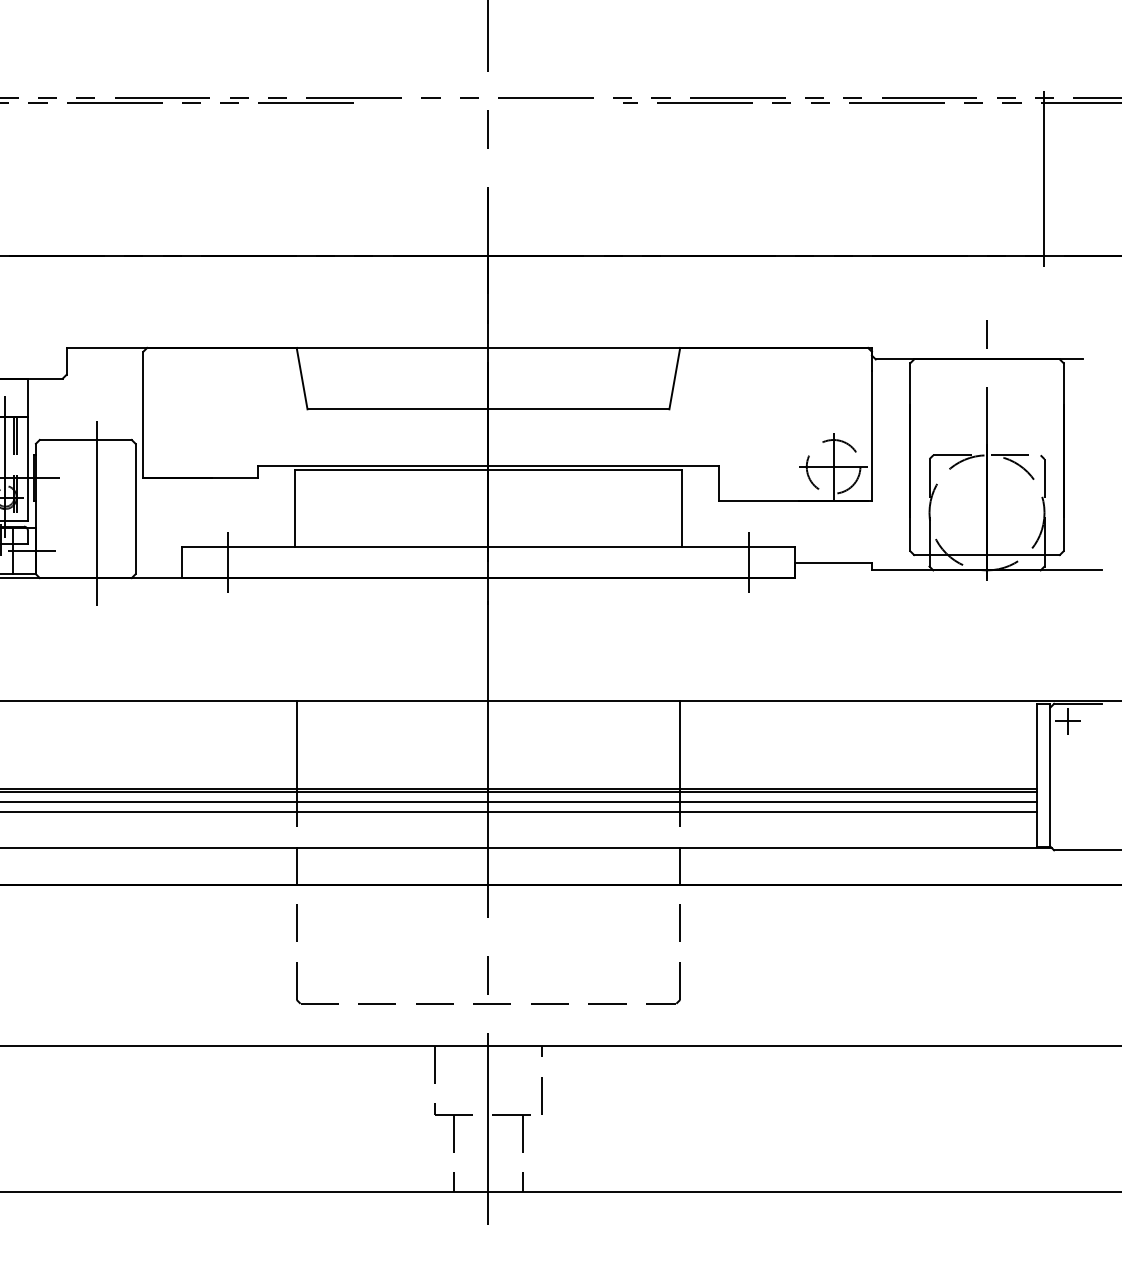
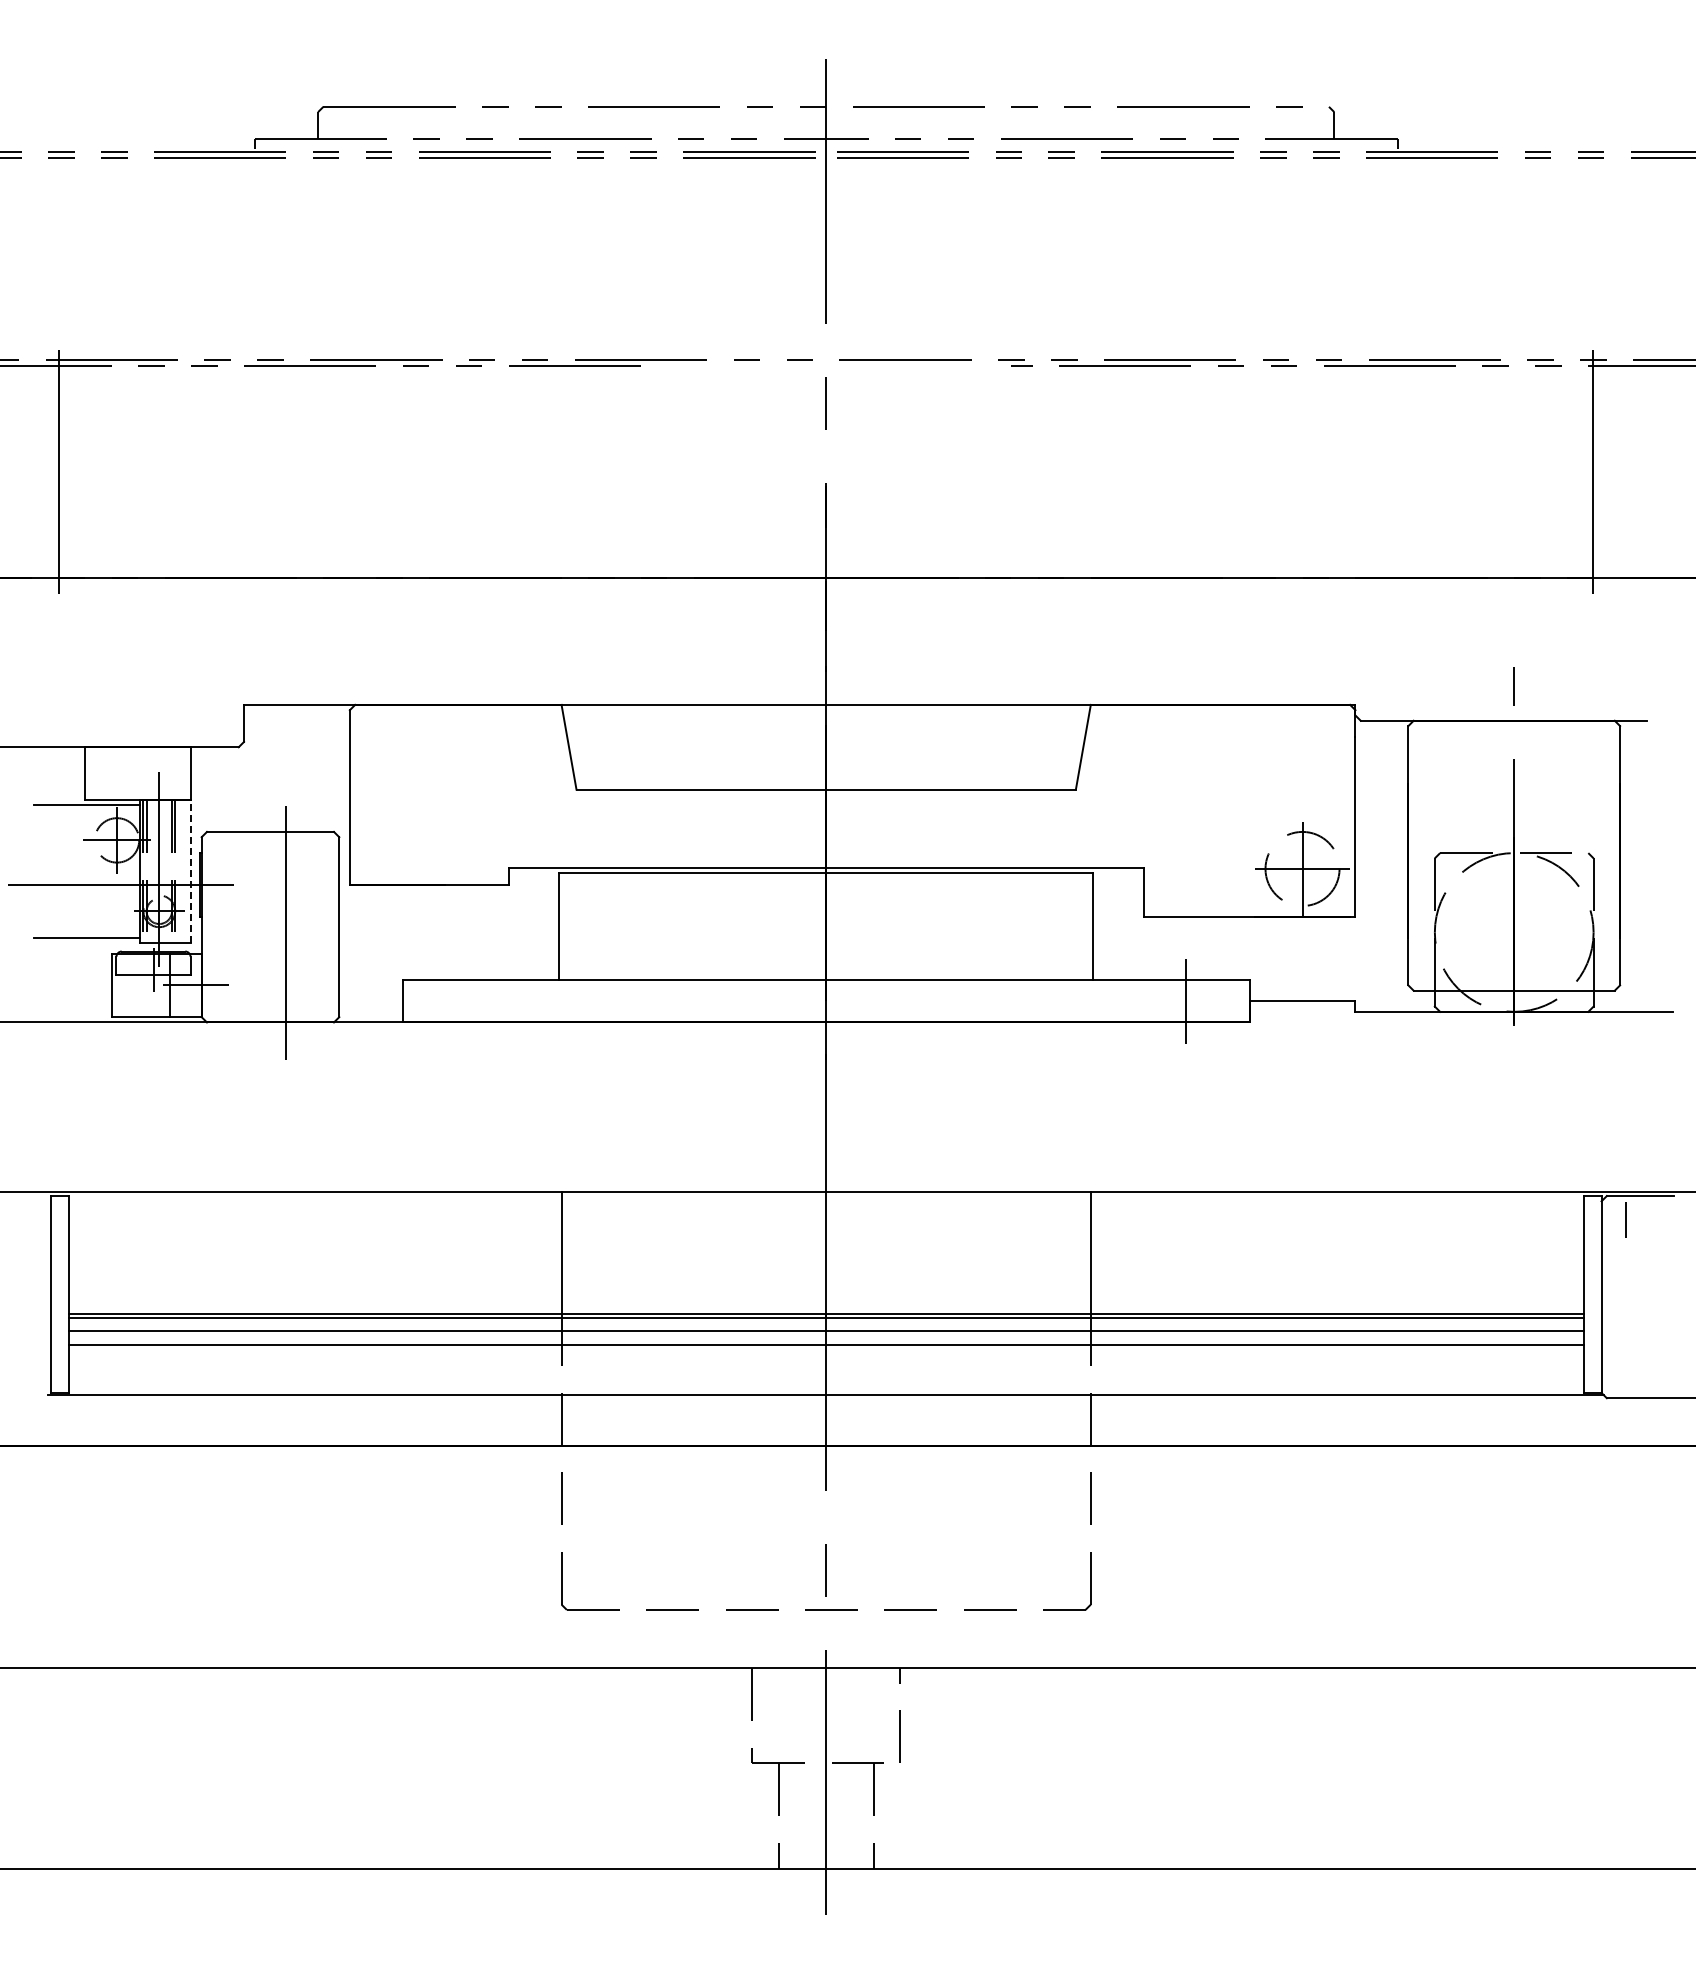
line: (28, 468) -> (191, 871), solid -> dashed
line: (227, 562) -> (466, 1000), removed
line: (1067, 721) -> (1625, 1220), removed

